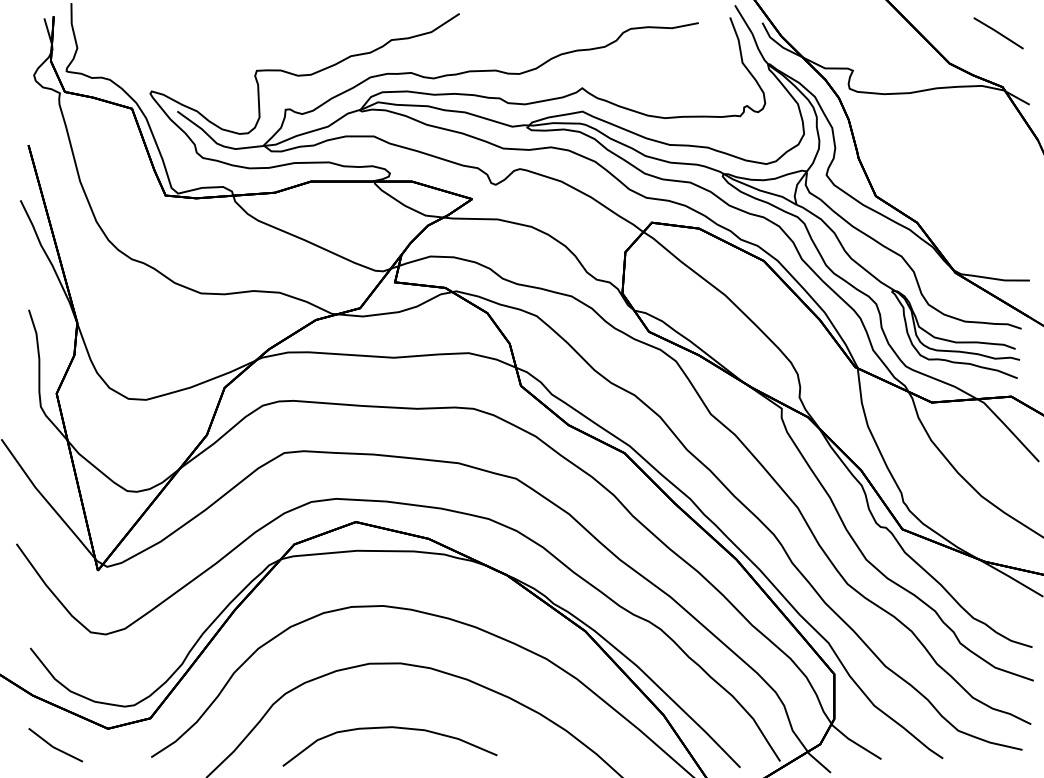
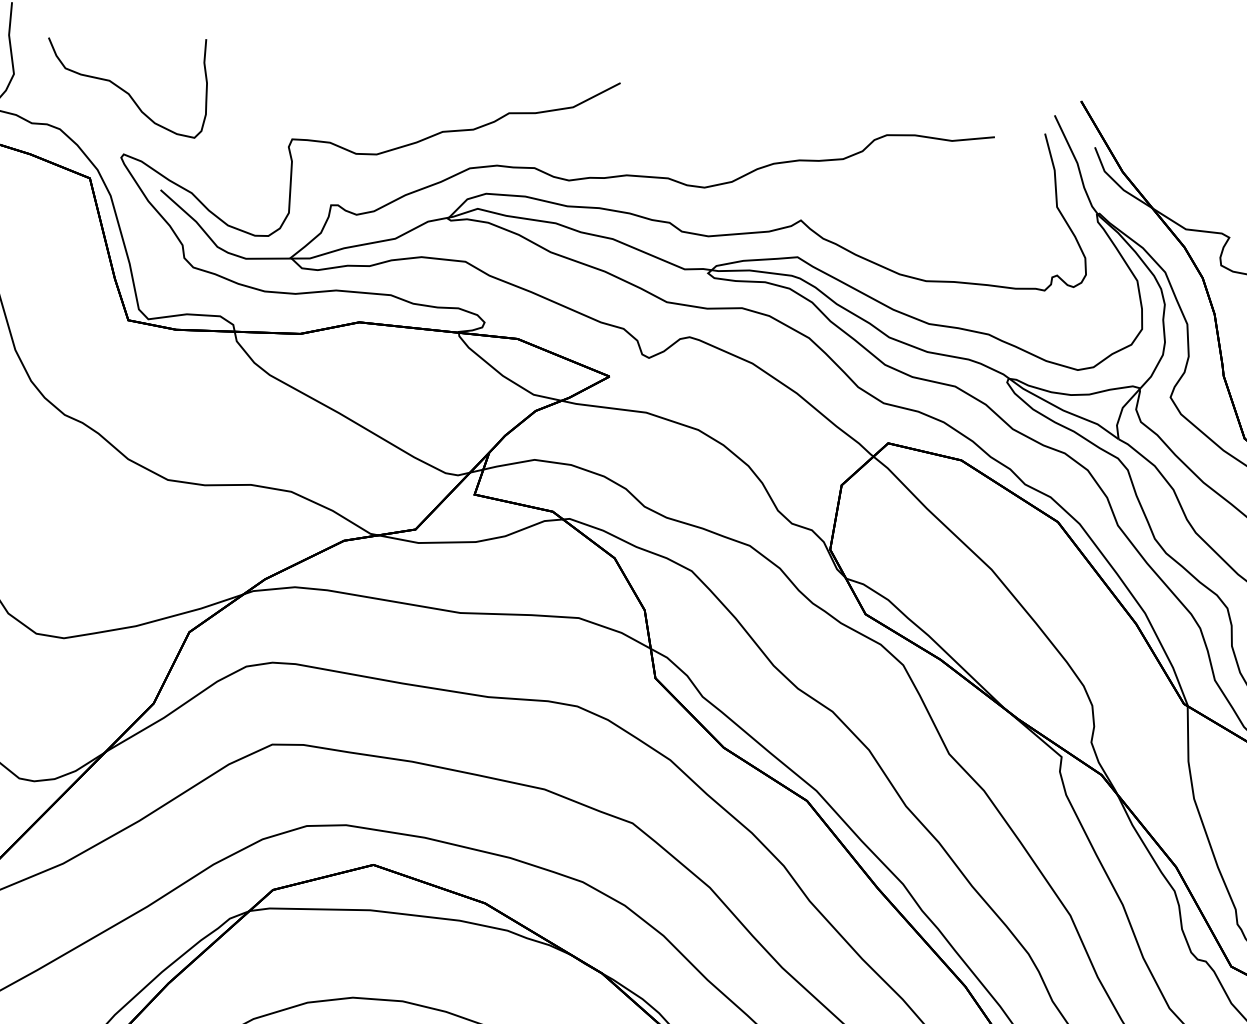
curve: (146, 49) -> (122, 87), added

